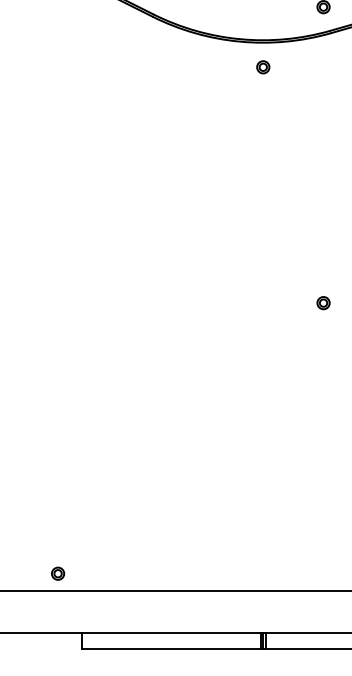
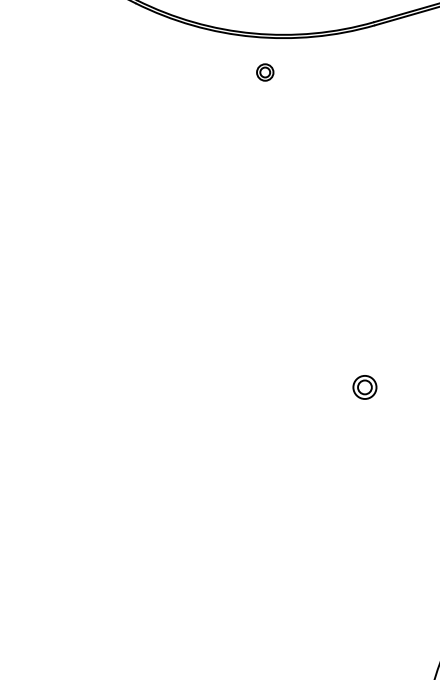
part: (263, 67) -> (265, 72), moved
part: (323, 303) -> (364, 388), size x1.4

